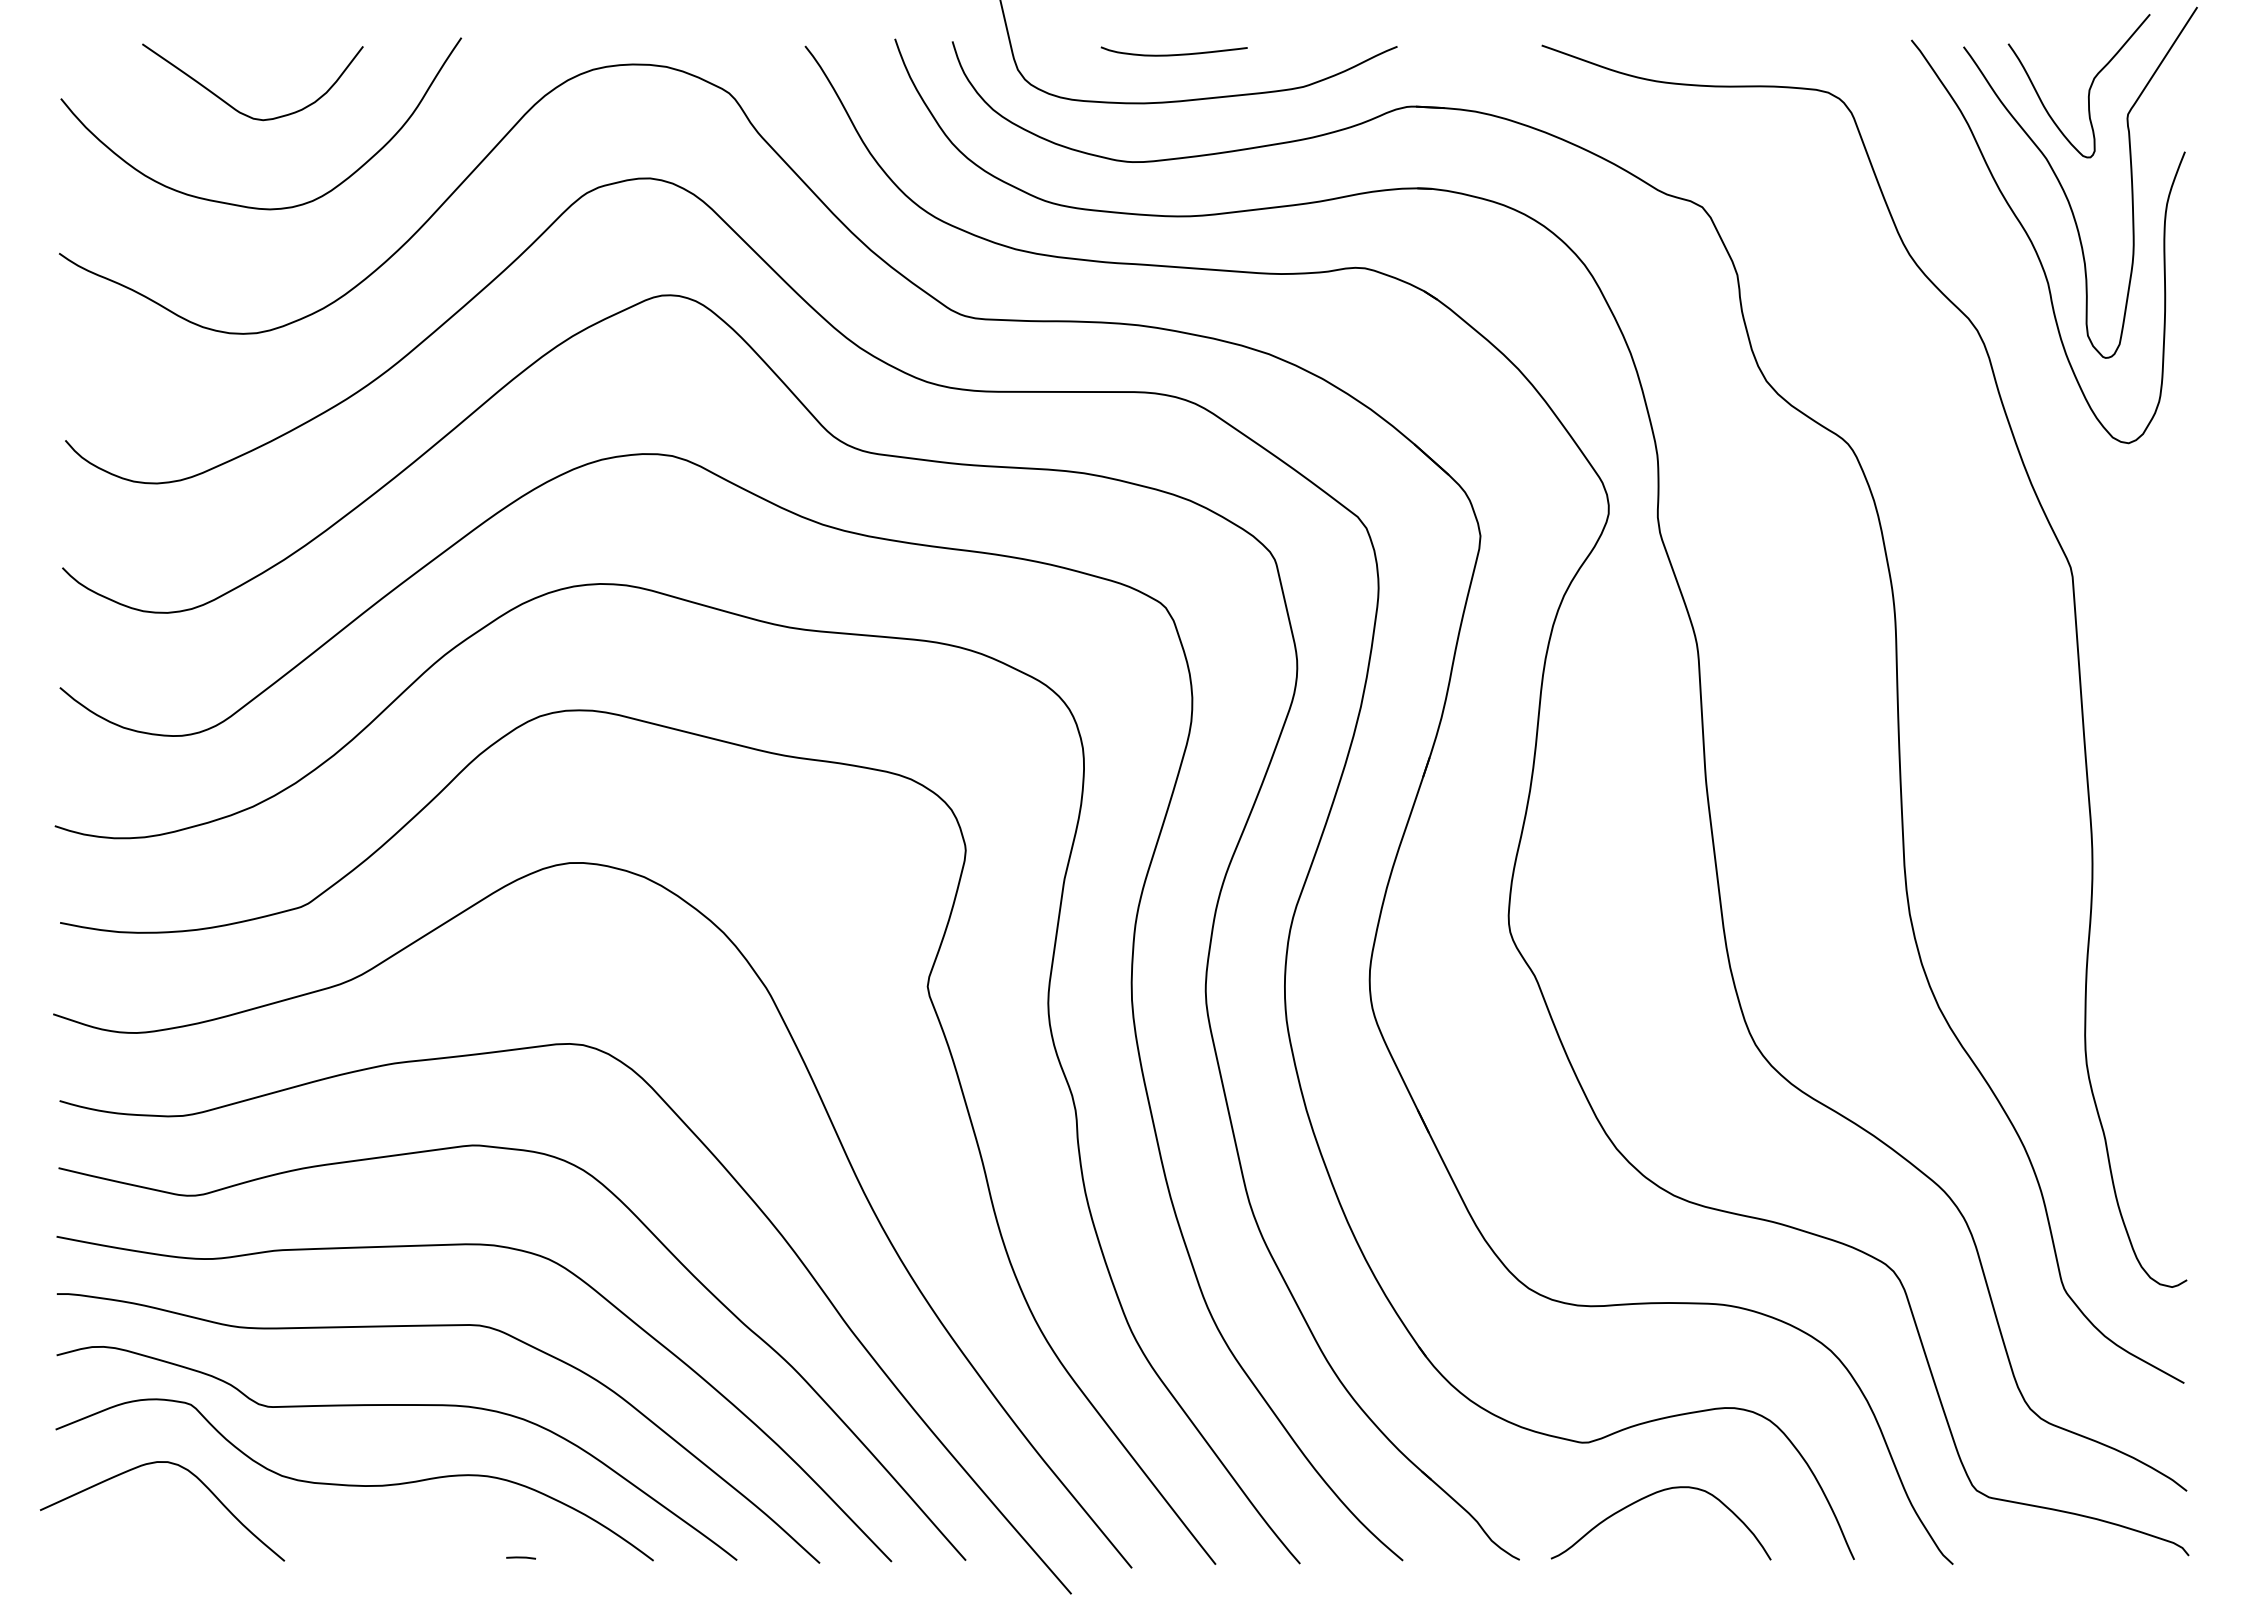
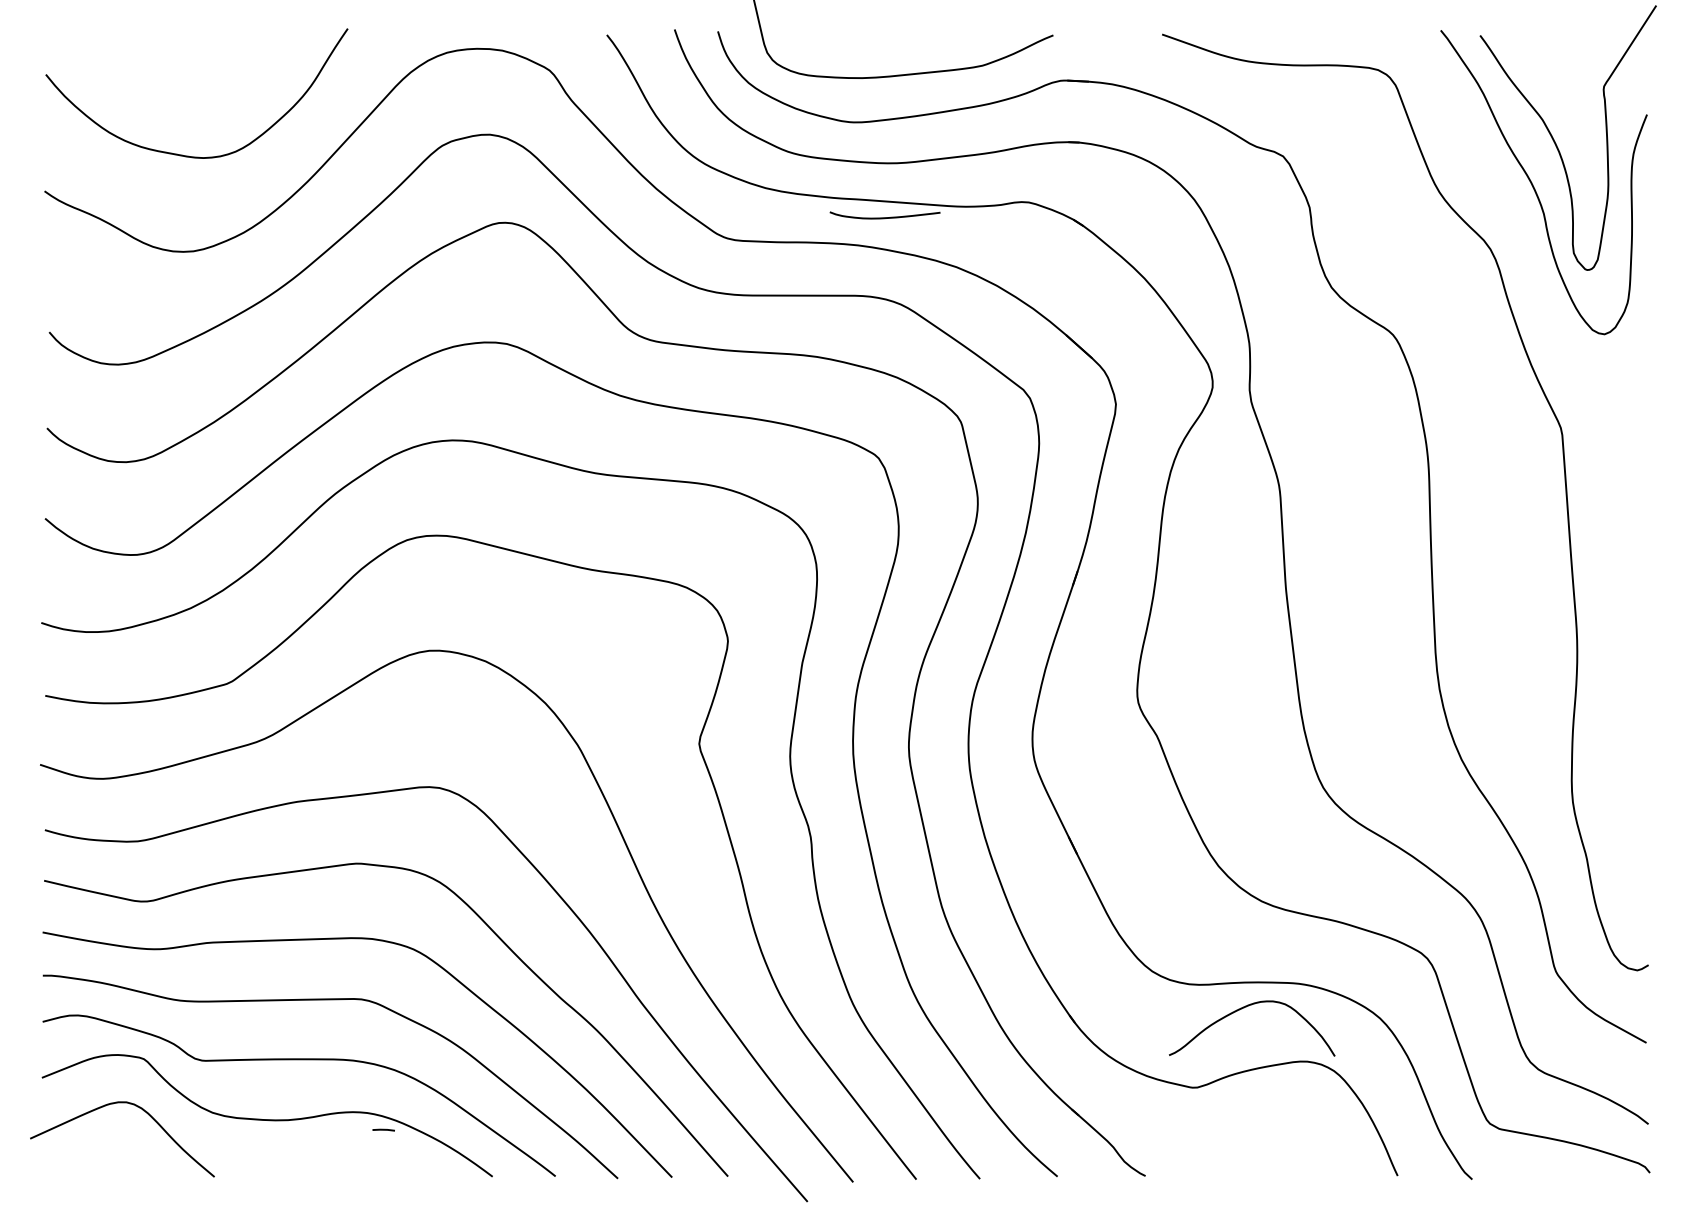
curve: (1173, 54) -> (884, 217), moved
curve: (2088, 89) -> (1574, 67), removed
curve: (234, 107) -> (176, 81), removed
curve: (1647, 1497) -> (1241, 1009), moved
line: (520, 1557) -> (383, 1129), moved

